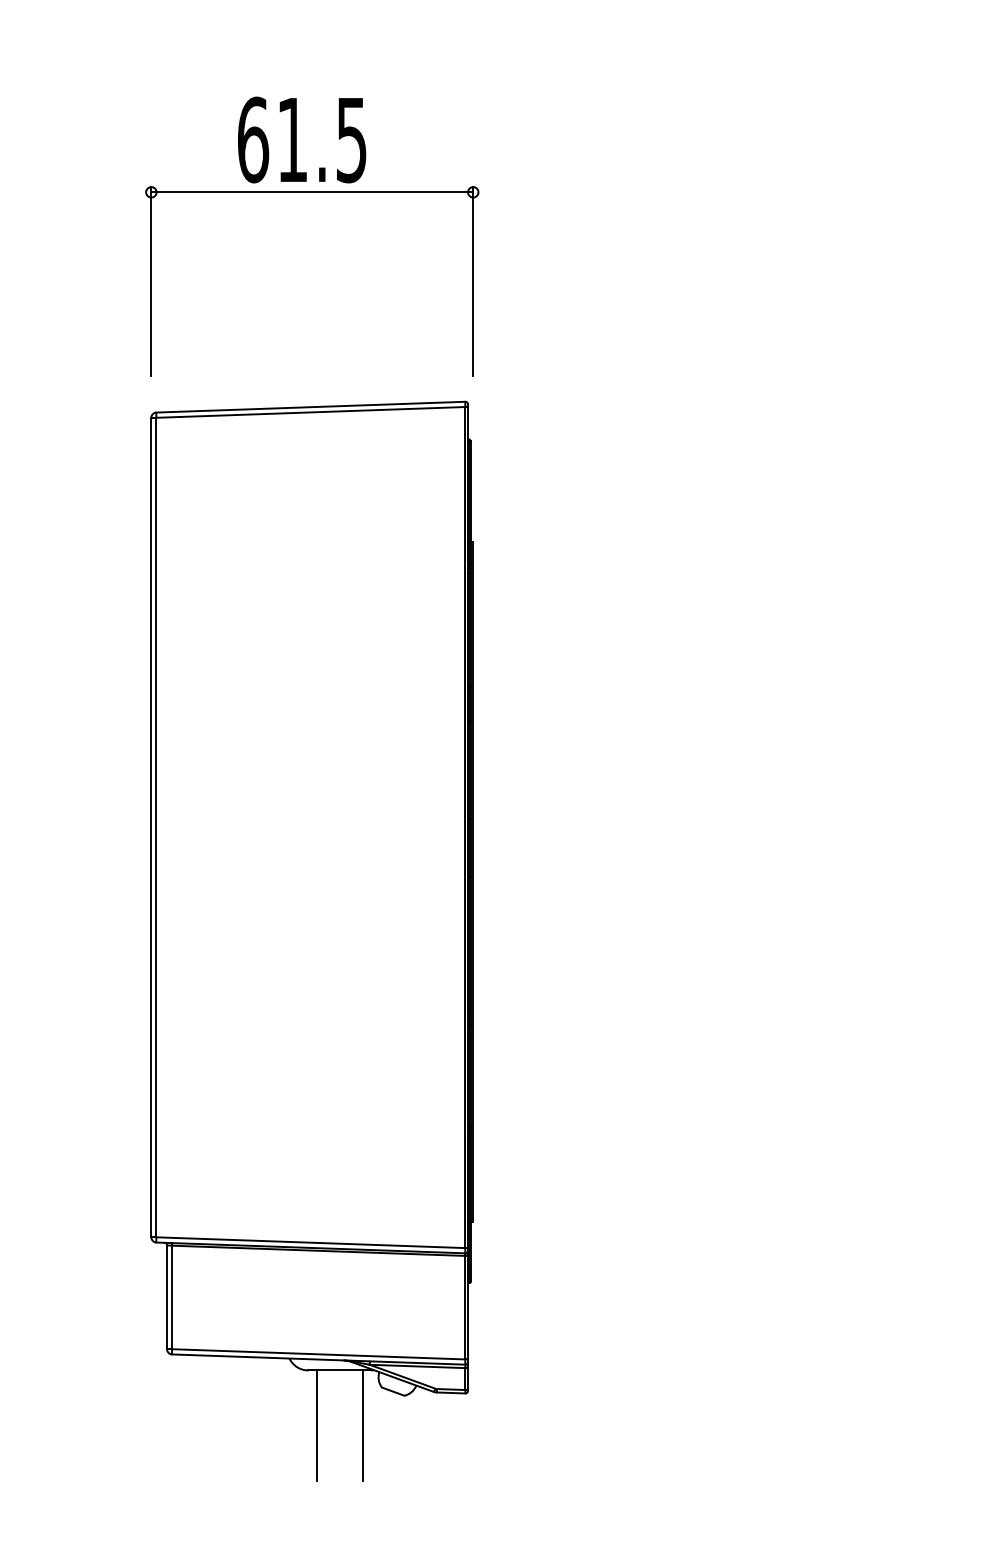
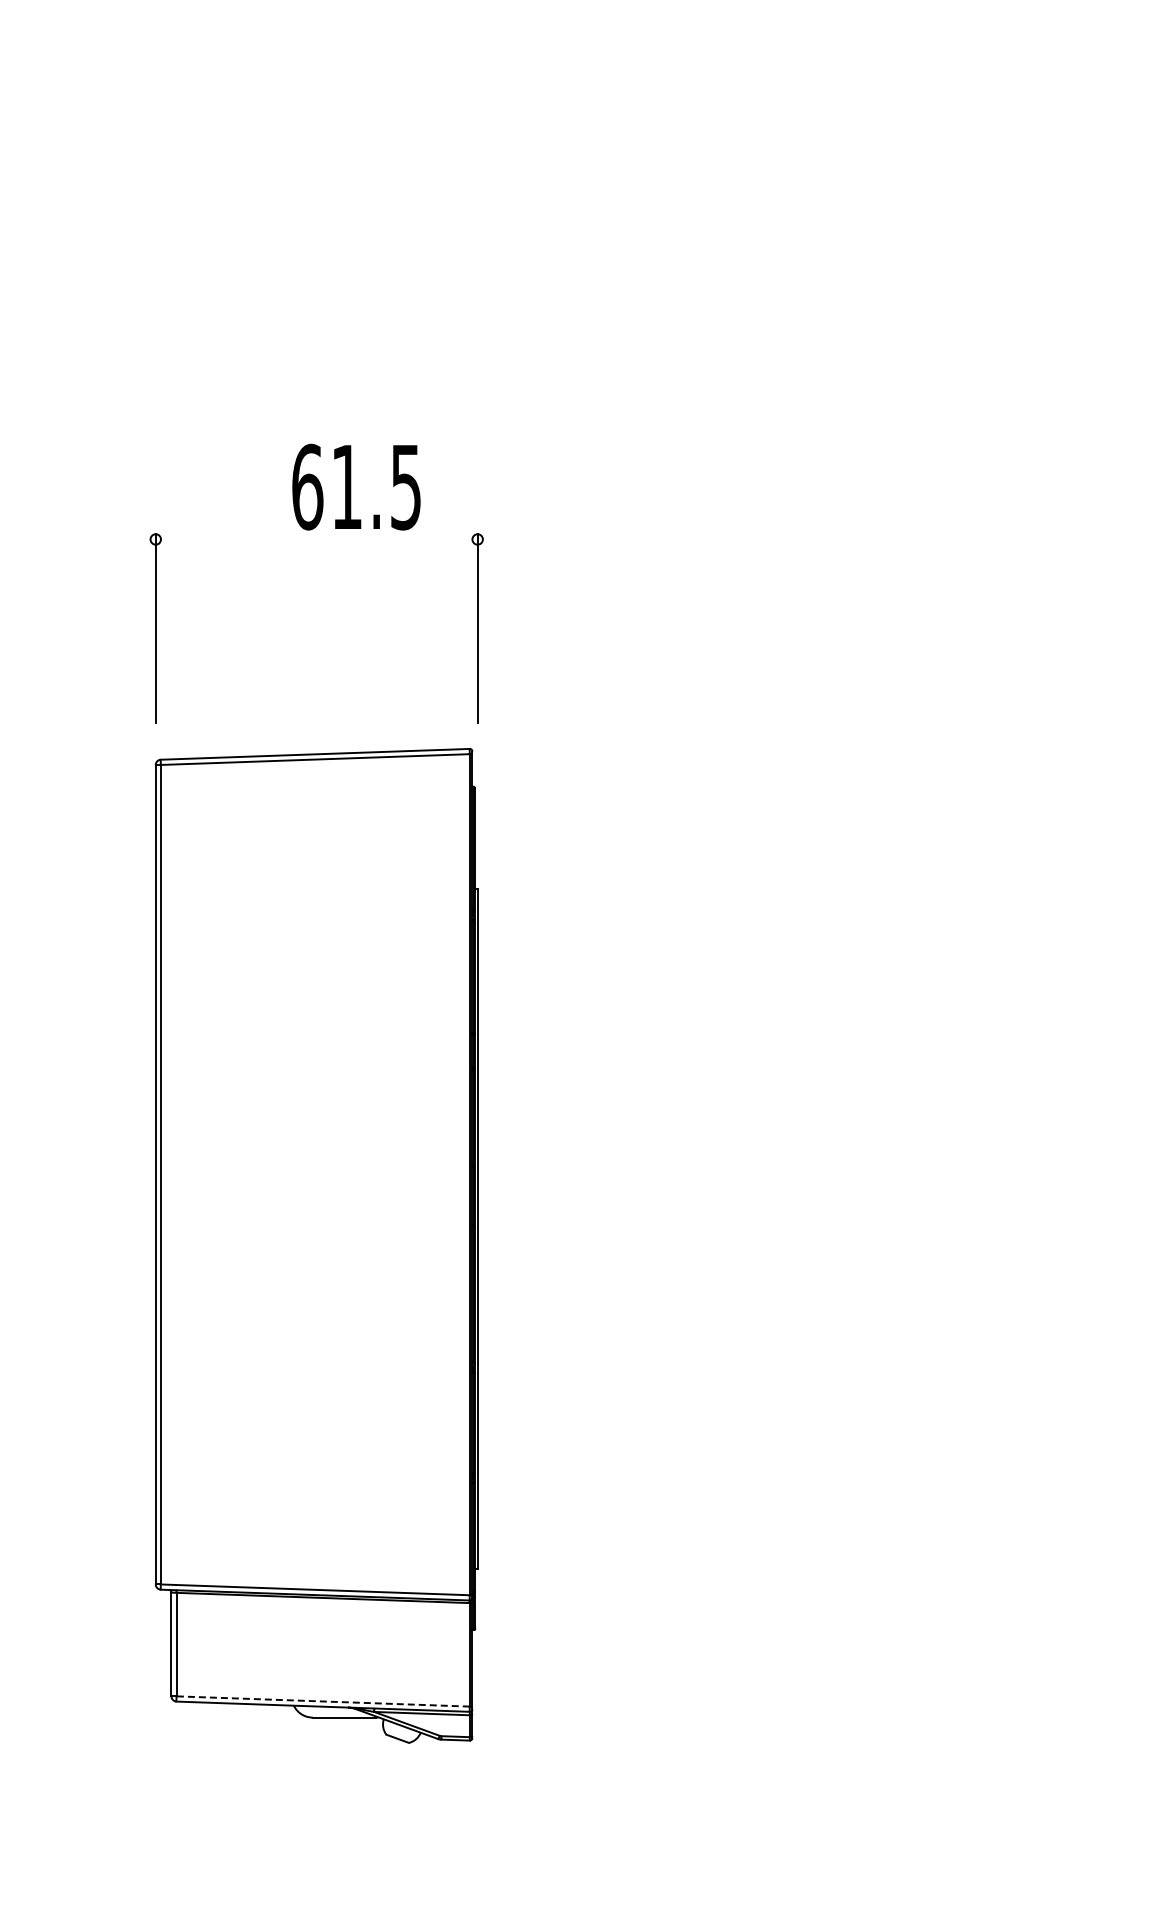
text: (302, 139) -> (356, 486), moved
line: (312, 192) -> (316, 539), removed
line: (319, 1354) -> (323, 1701), solid -> dashed
line: (317, 1425) -> (321, 1772), removed
line: (363, 1425) -> (367, 1772), removed

